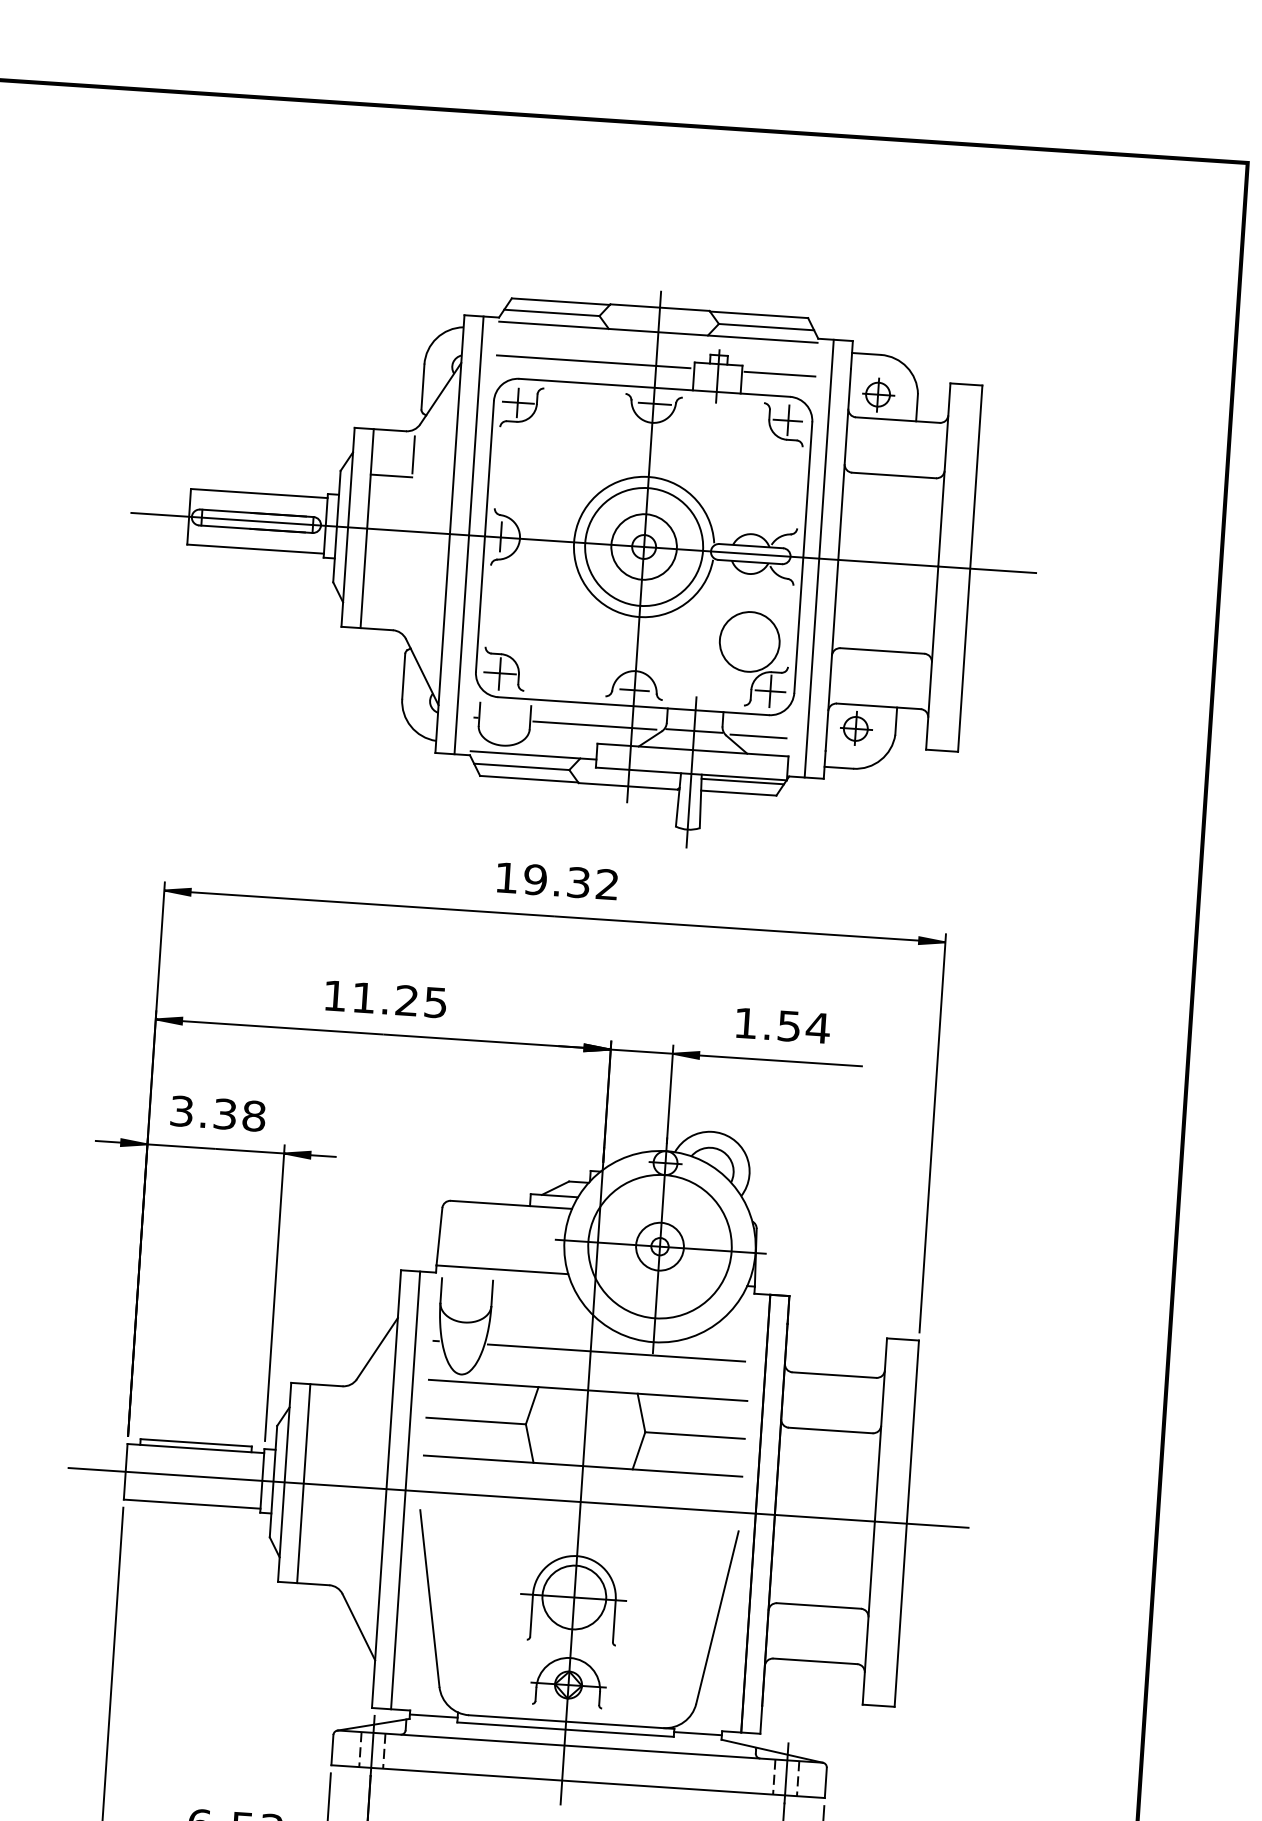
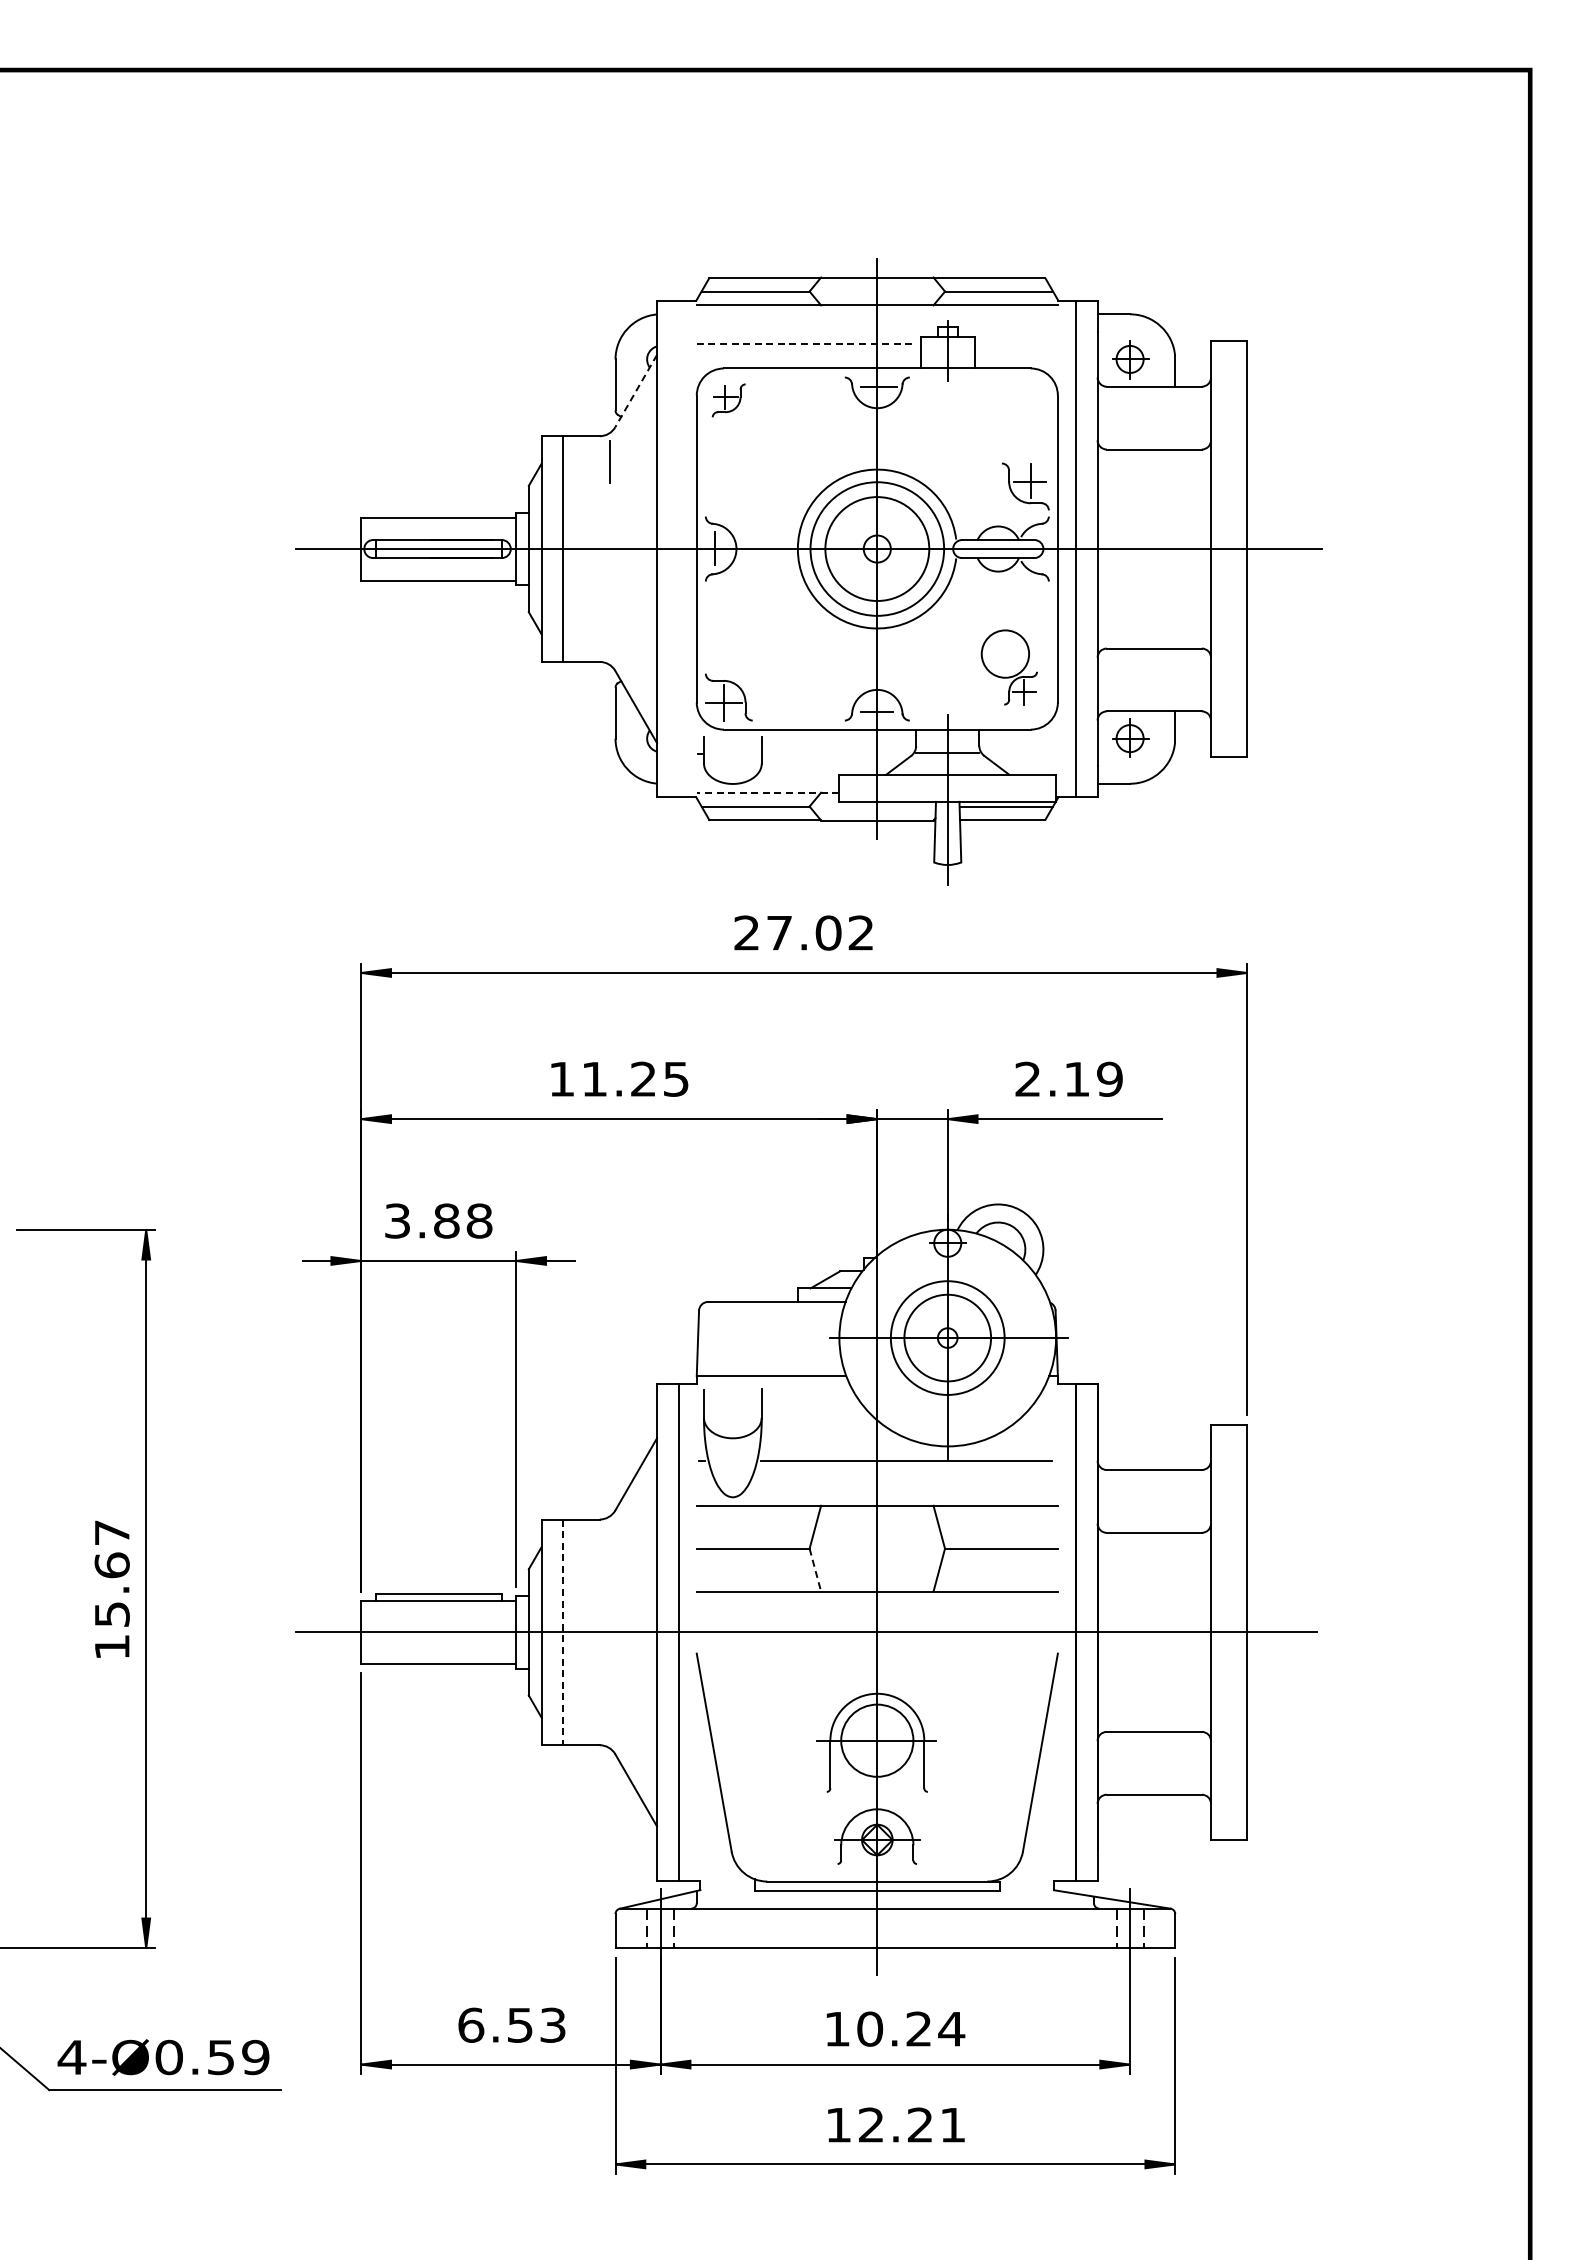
line: (593, 361) -> (806, 343), solid -> dashed
line: (779, 374) -> (1017, 343), removed
line: (441, 394) -> (636, 391), solid -> dashed
part: (521, 407) -> (728, 400), size x0.7
part: (783, 424) -> (1025, 486), moved
line: (391, 475) -> (586, 487), removed
line: (468, 534) -> (678, 548), removed
circle: (644, 546) -> (877, 548), size x1.4
part: (753, 659) -> (1009, 667), size x0.7
line: (594, 725) -> (834, 754), removed
line: (758, 736) -> (1020, 754), removed
line: (533, 755) -> (767, 792), solid -> dashed
text: (542, 879) -> (787, 932), 19.32 -> 27.02
text: (782, 1025) -> (1069, 1078), 1.54 -> 2.19
text: (225, 1113) -> (446, 1220), 3.38 -> 3.88
circle: (659, 1246) -> (947, 1337), size x0.7
circle: (659, 1247) -> (947, 1338), size x1.6
line: (529, 1443) -> (815, 1570), solid -> dashed
line: (304, 1483) -> (563, 1632), solid -> dashed
line: (433, 1716) -> (727, 1885), removed
line: (698, 1733) -> (1027, 1885), removed

